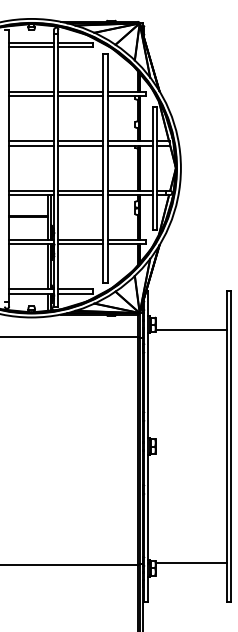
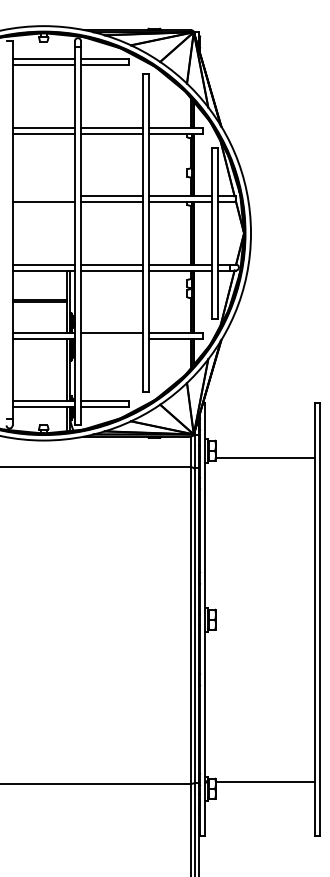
line: (31, 141) -> (43, 196), removed
line: (80, 244) -> (111, 339), removed

